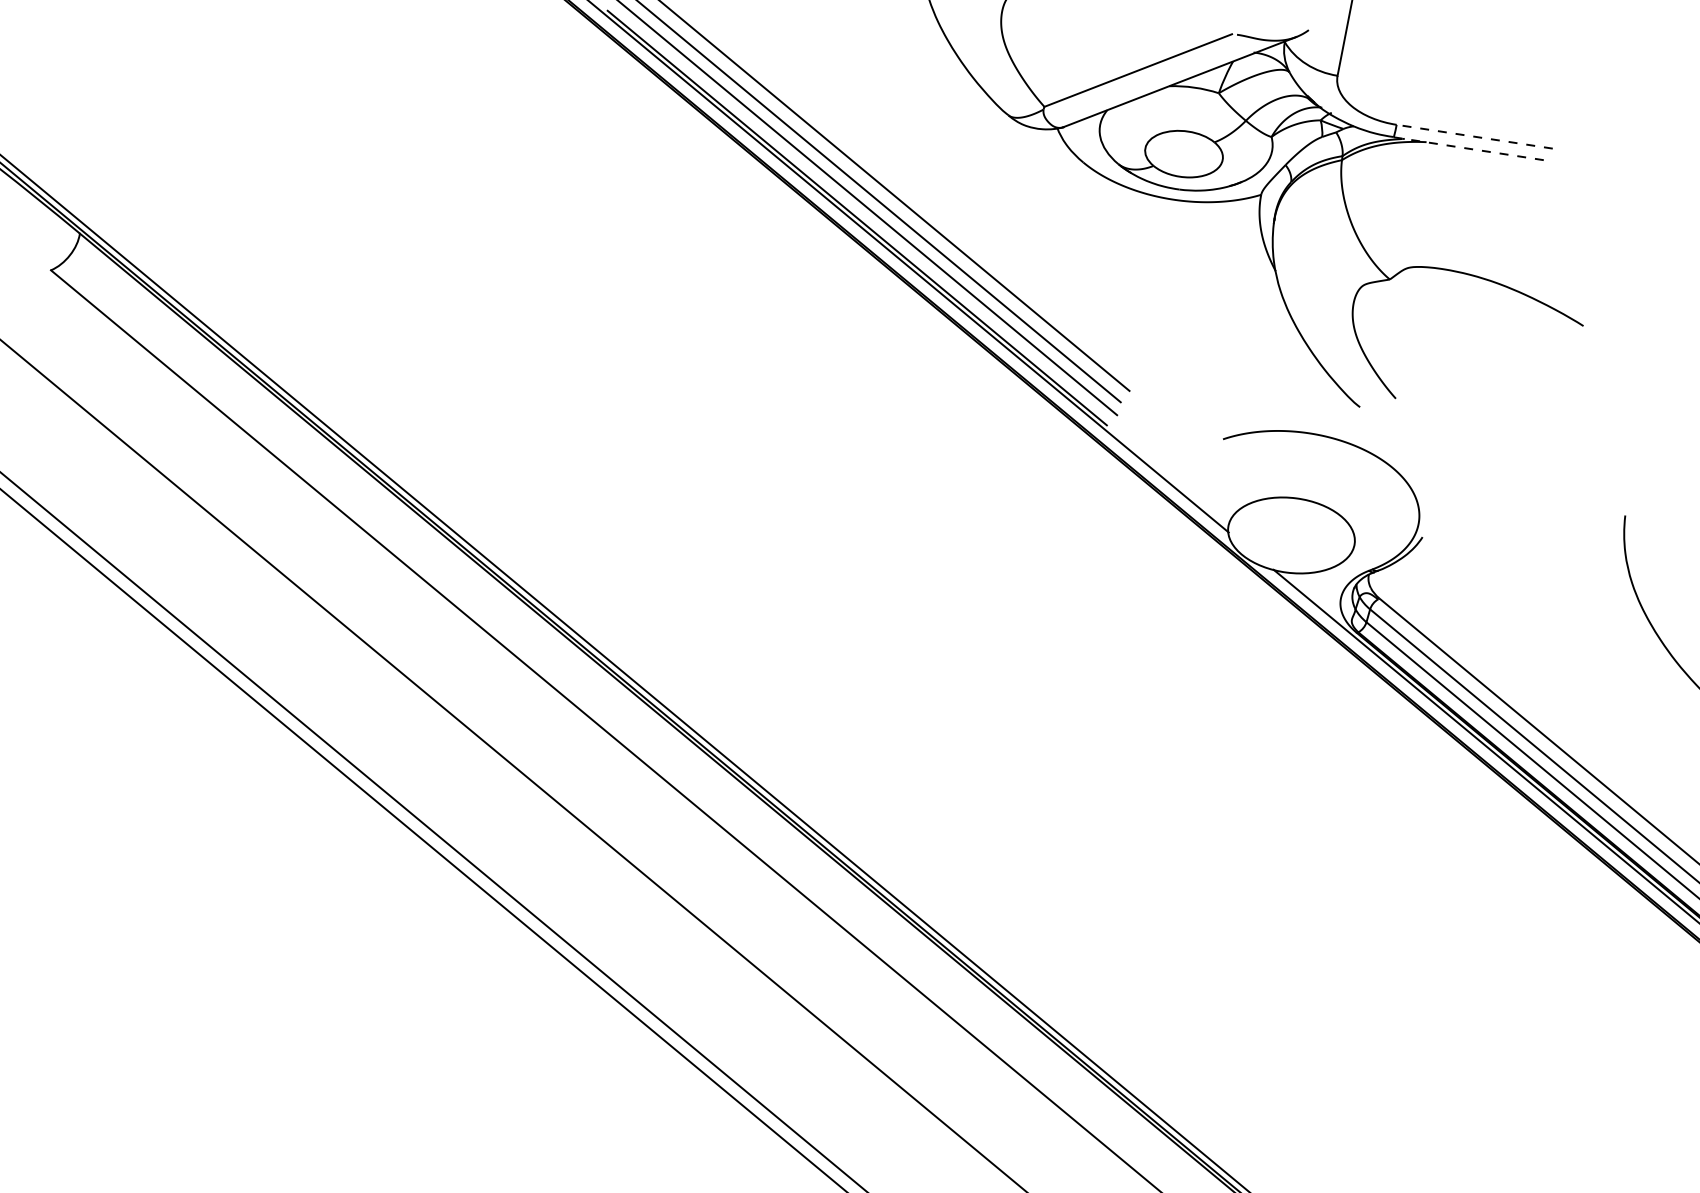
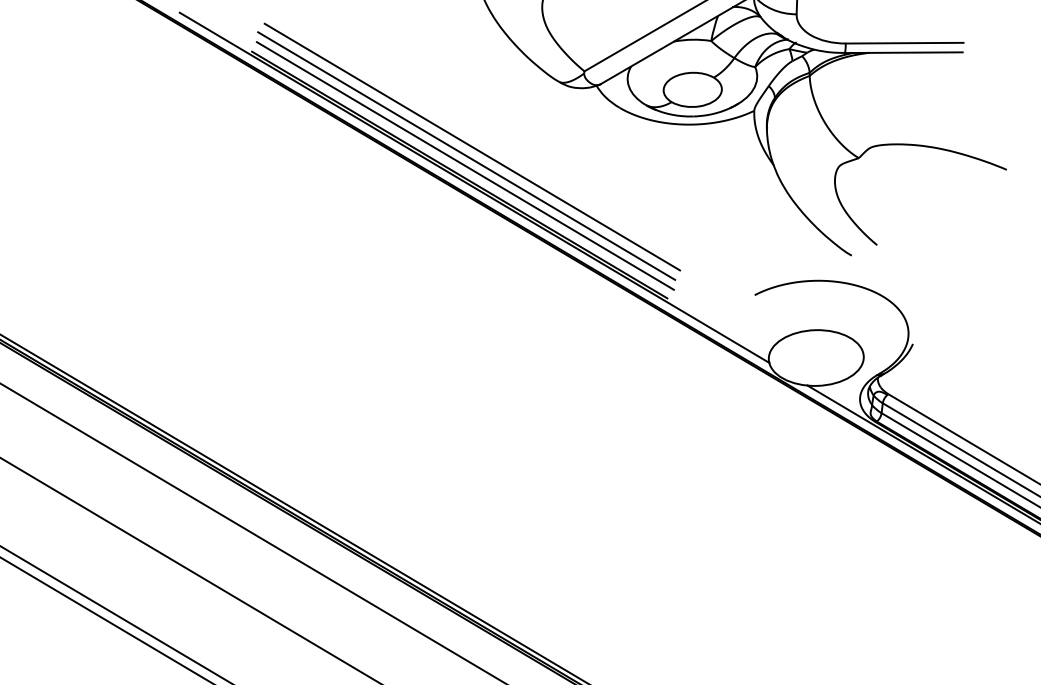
line: (1474, 136) -> (904, 43), dashed -> solid
line: (1471, 149) -> (903, 52), dashed -> solid

